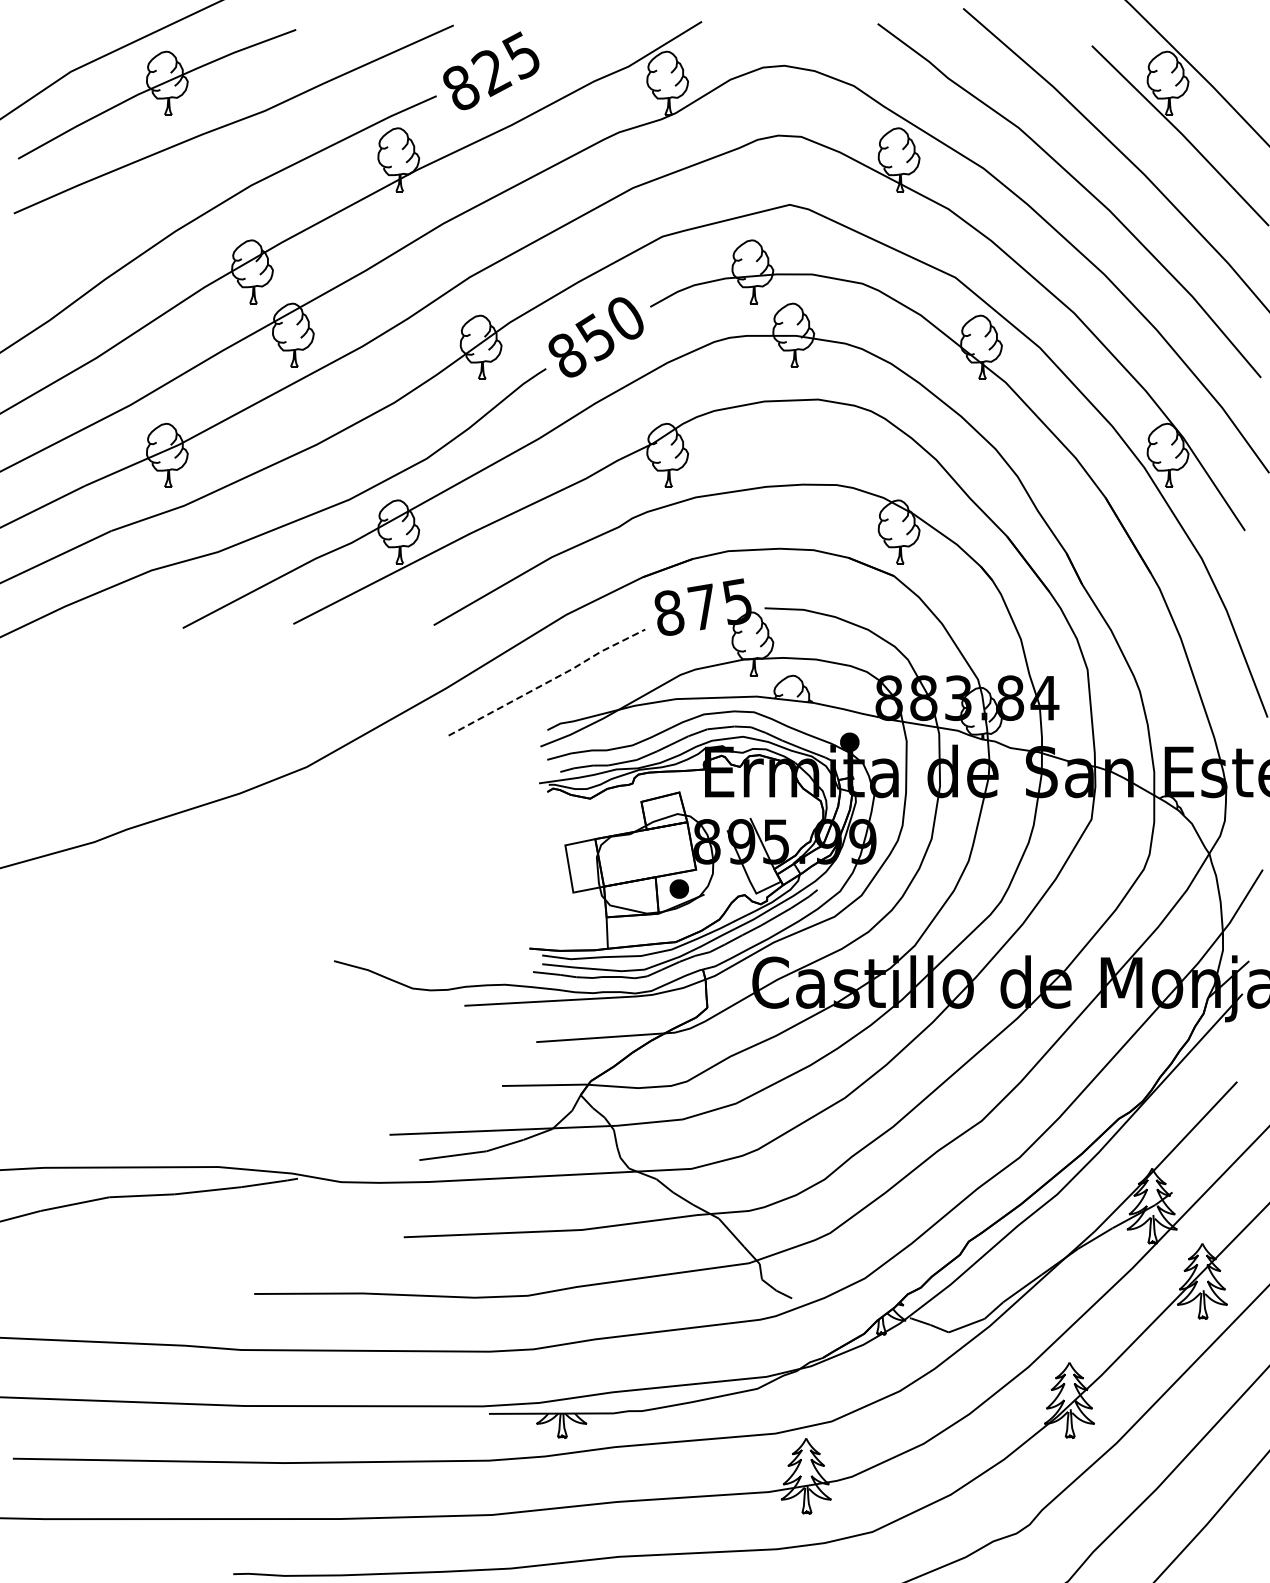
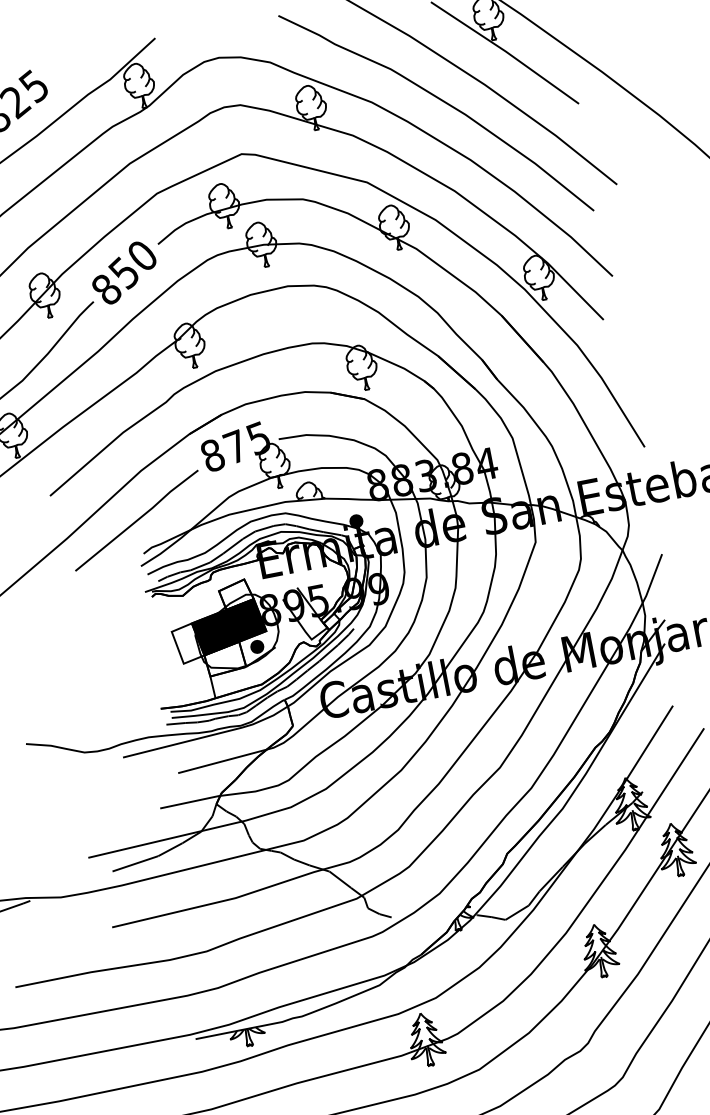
line: (548, 681) -> (137, 519), dashed -> solid
fill: (645, 854) -> (228, 627), added

